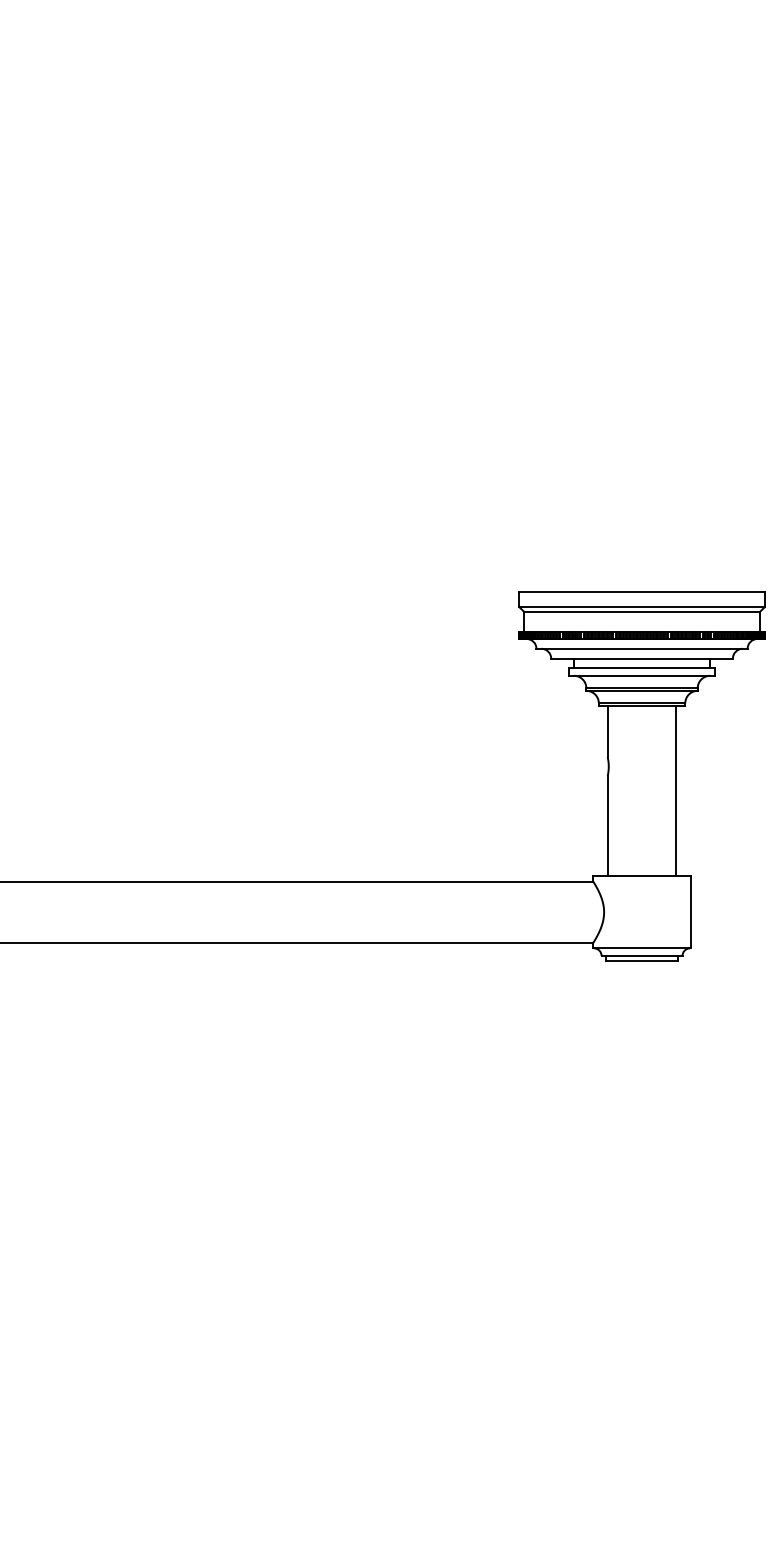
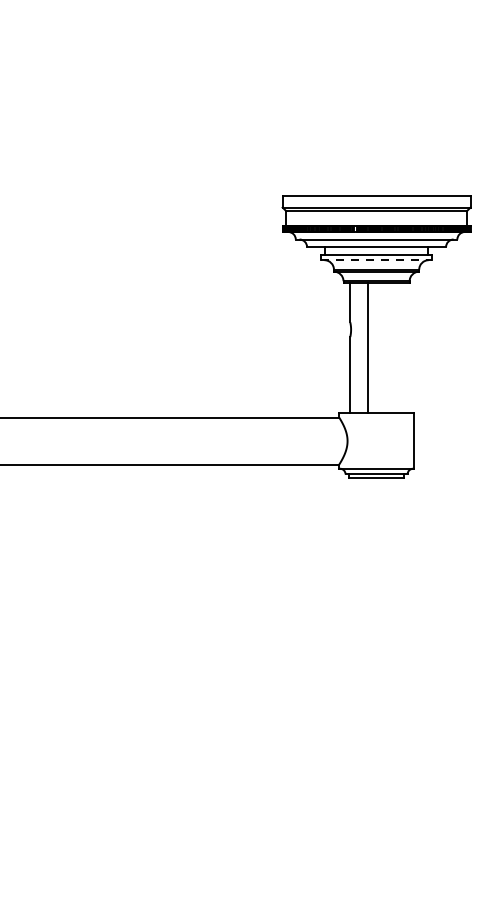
line: (642, 675) -> (376, 259), solid -> dashed
line: (676, 790) -> (367, 347), moved

